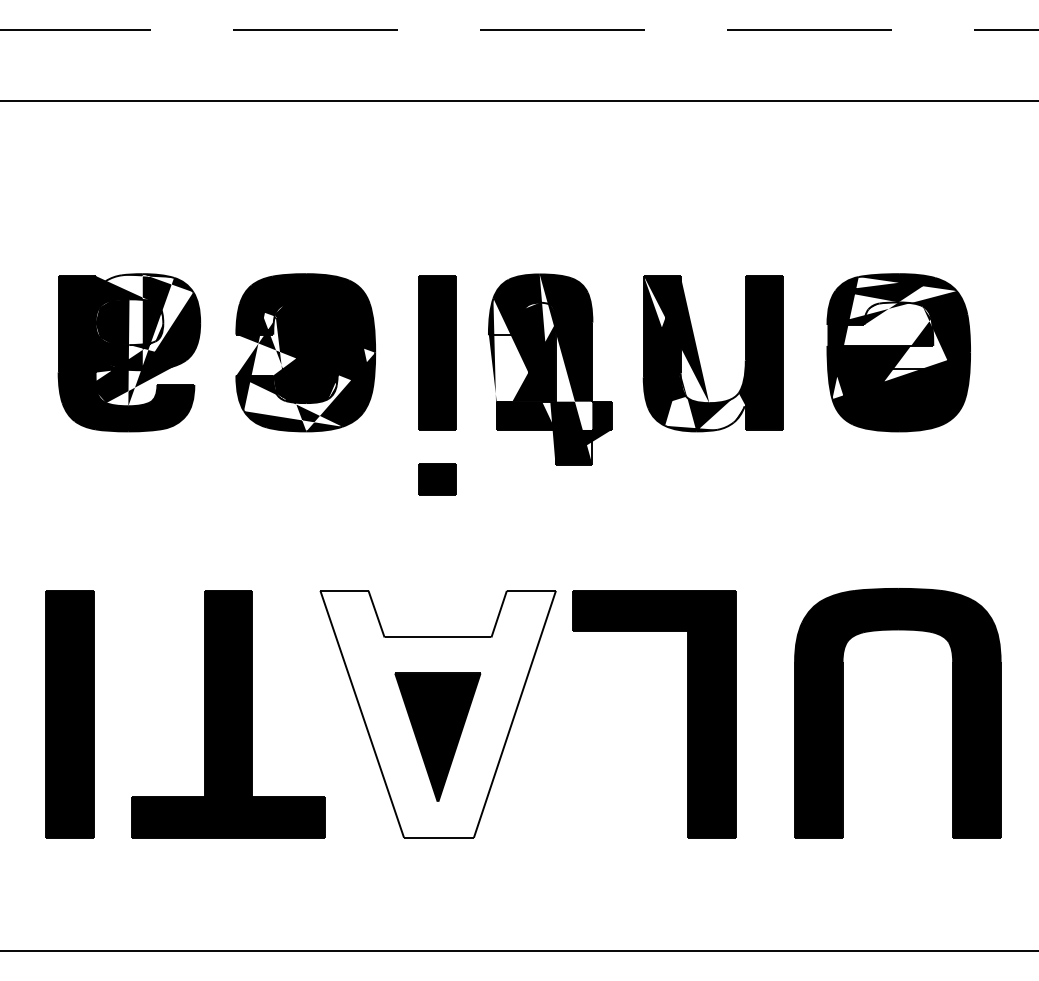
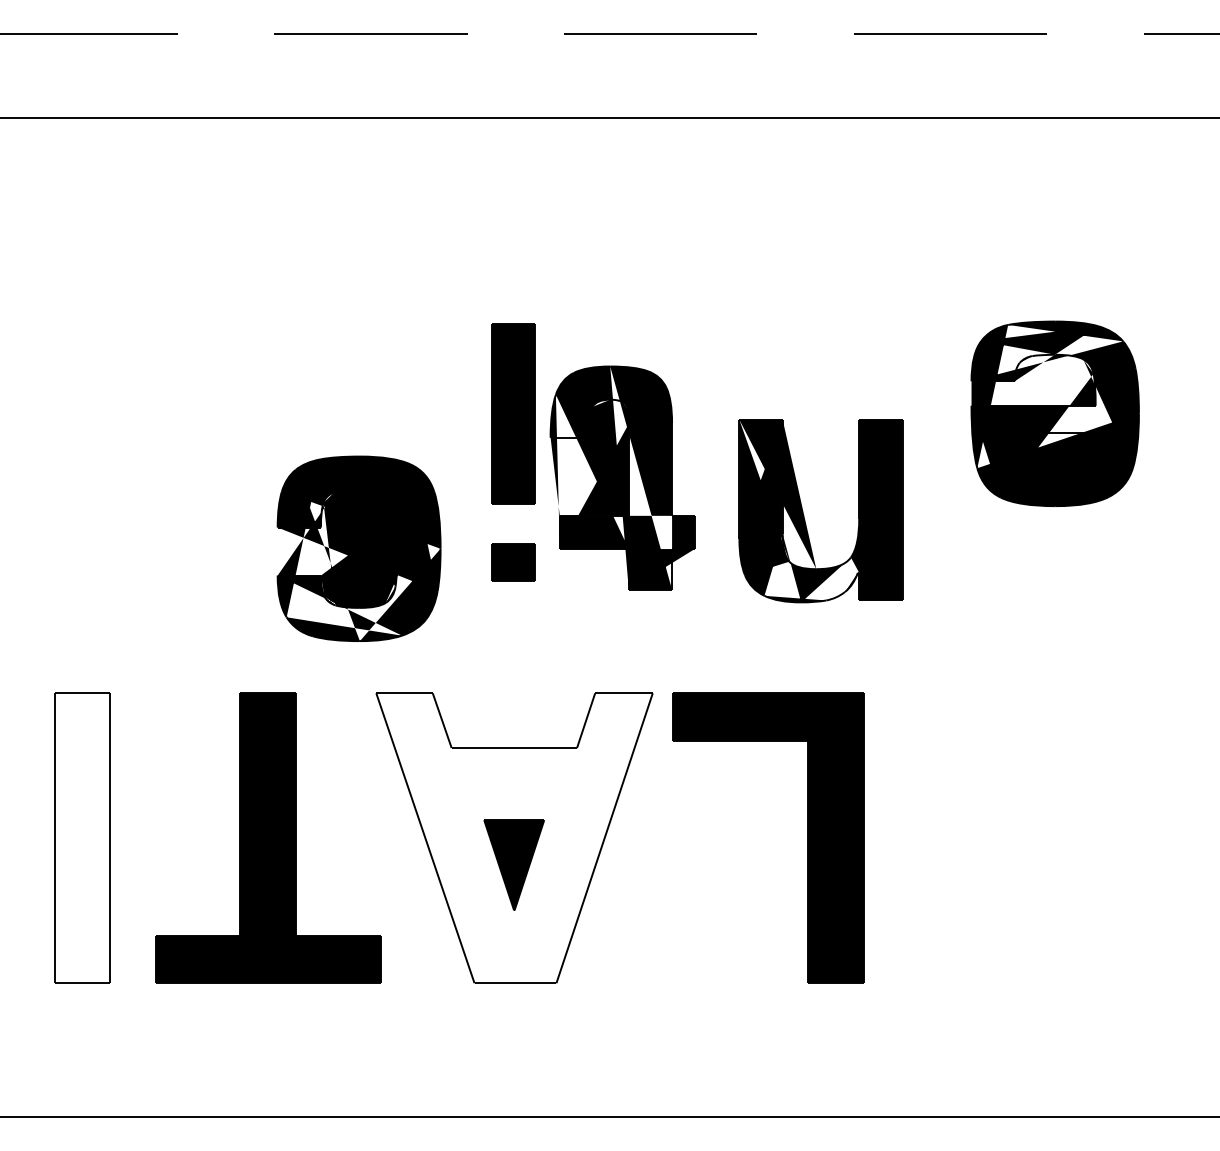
part: (129, 352) -> (152, 413), removed
part: (305, 352) -> (358, 548), moved
part: (699, 358) -> (804, 516), moved
part: (550, 369) -> (622, 478), moved
fill: (69, 713) -> (81, 837), removed
part: (843, 713) -> (990, 837), removed
part: (437, 736) -> (513, 864), size x0.6

